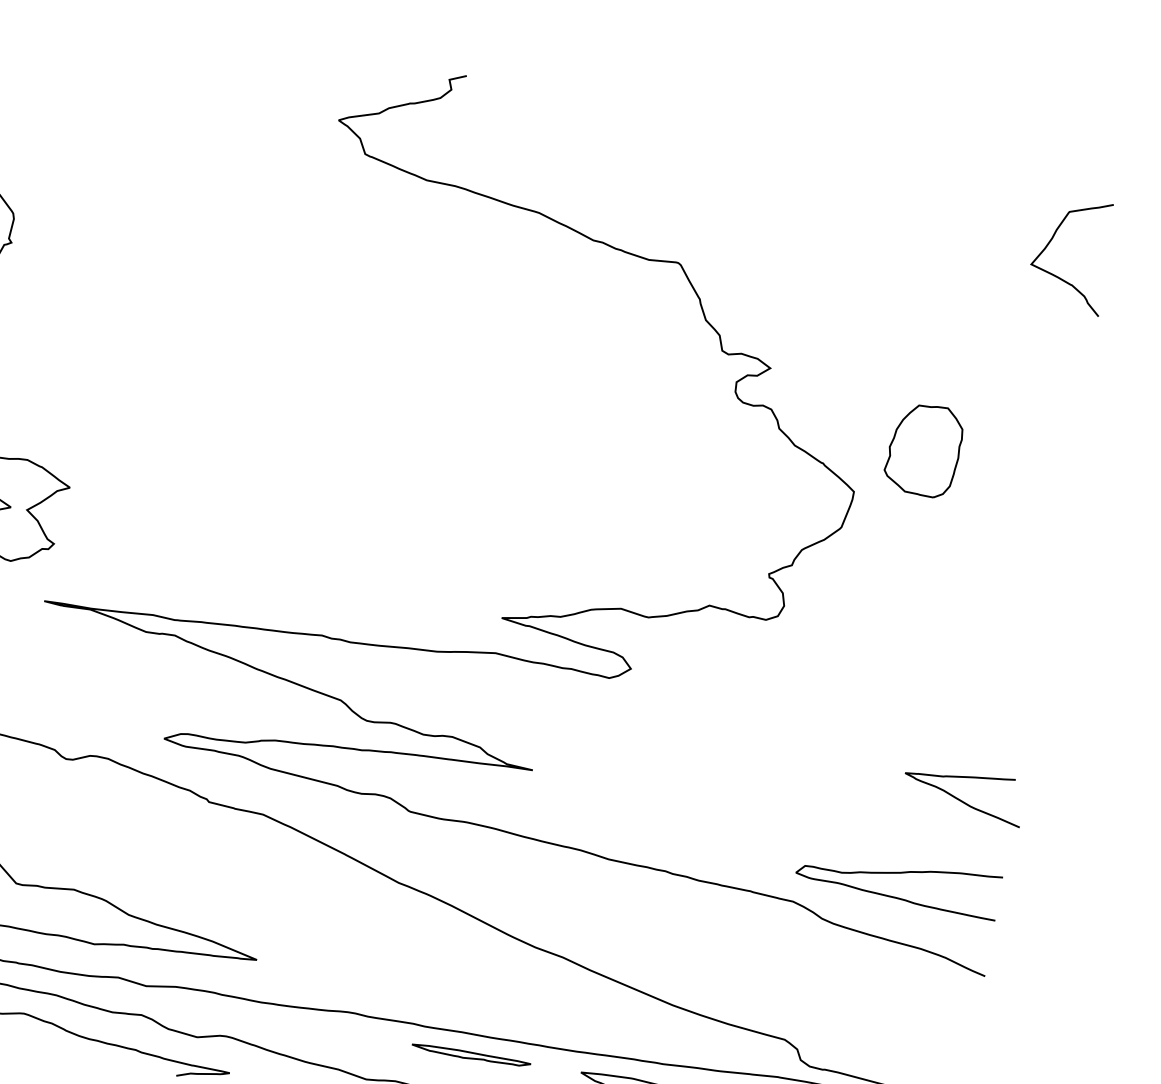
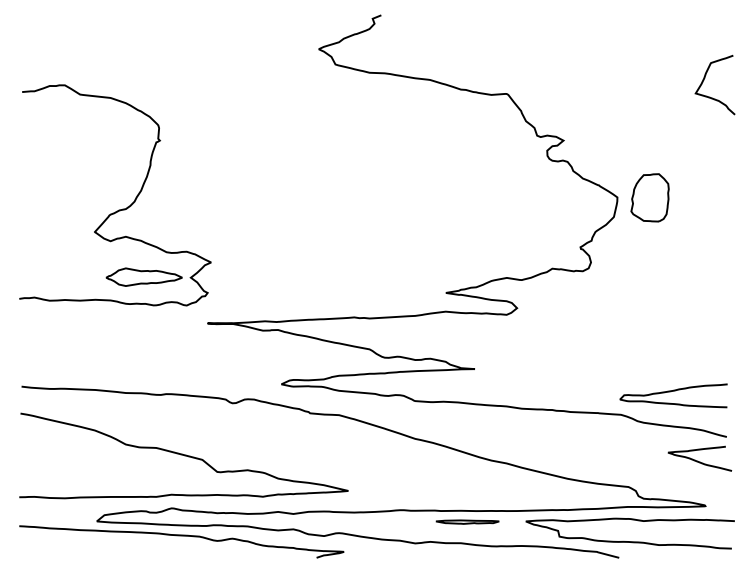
curve: (1051, 242) -> (704, 80), moved
part: (923, 449) -> (649, 197), moved
curve: (958, 797) -> (697, 460), moved

